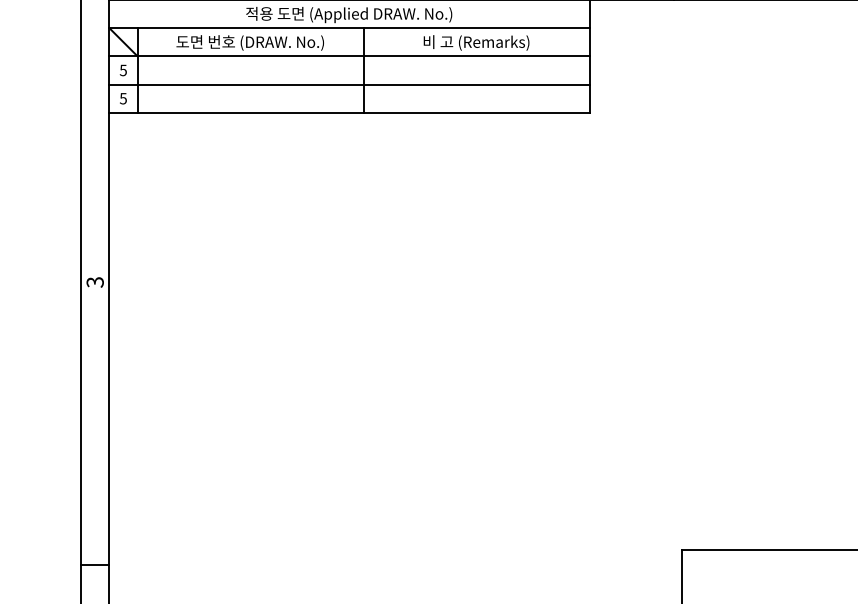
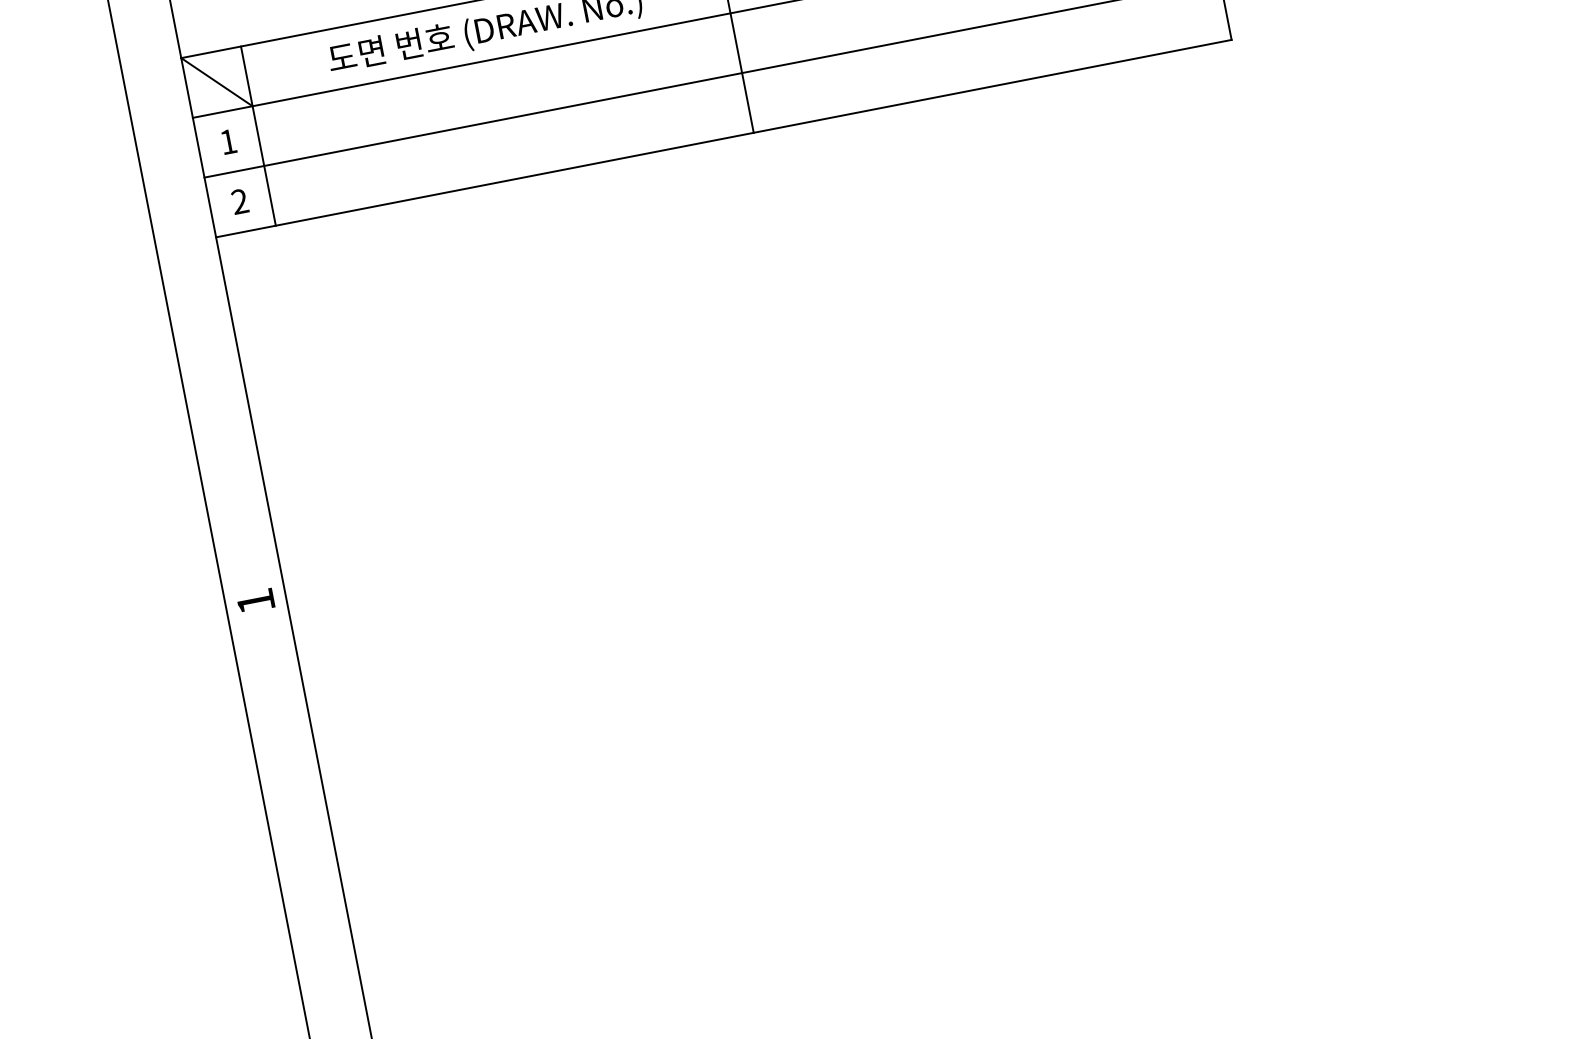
text: (122, 70) -> (226, 142), 5 -> 1
text: (123, 98) -> (240, 201), 5 -> 2
text: (94, 282) -> (254, 602), 3 -> 1

